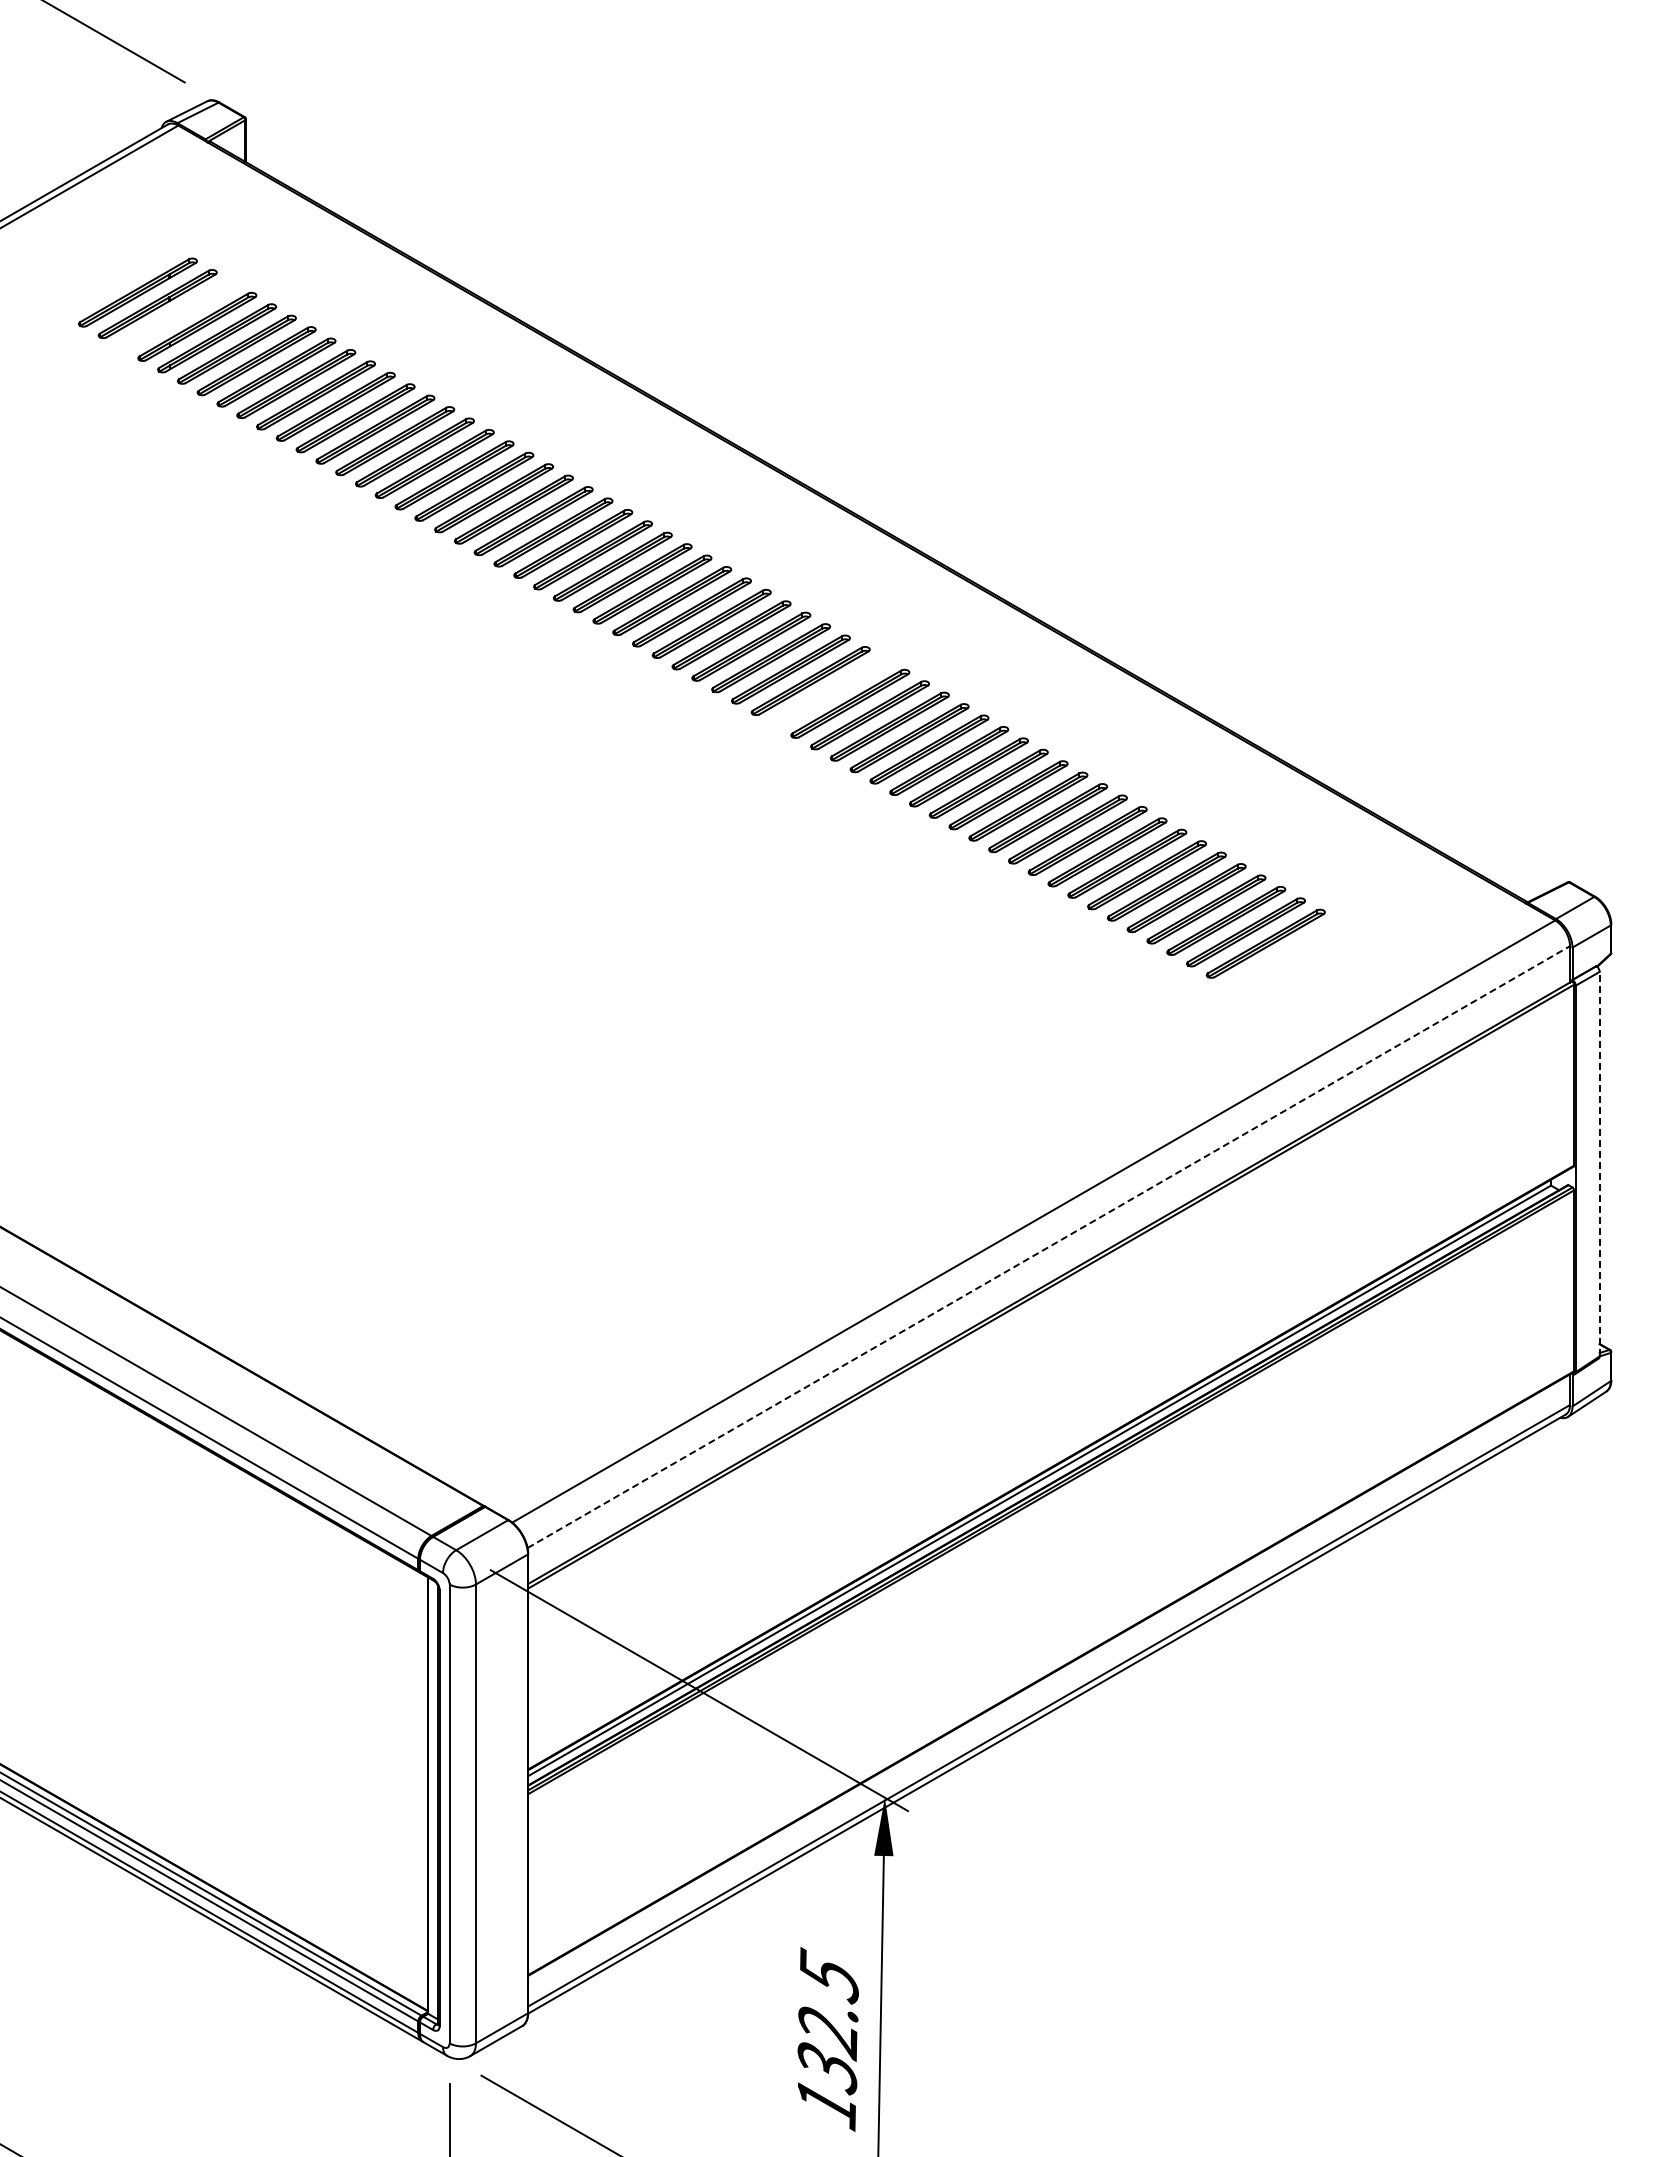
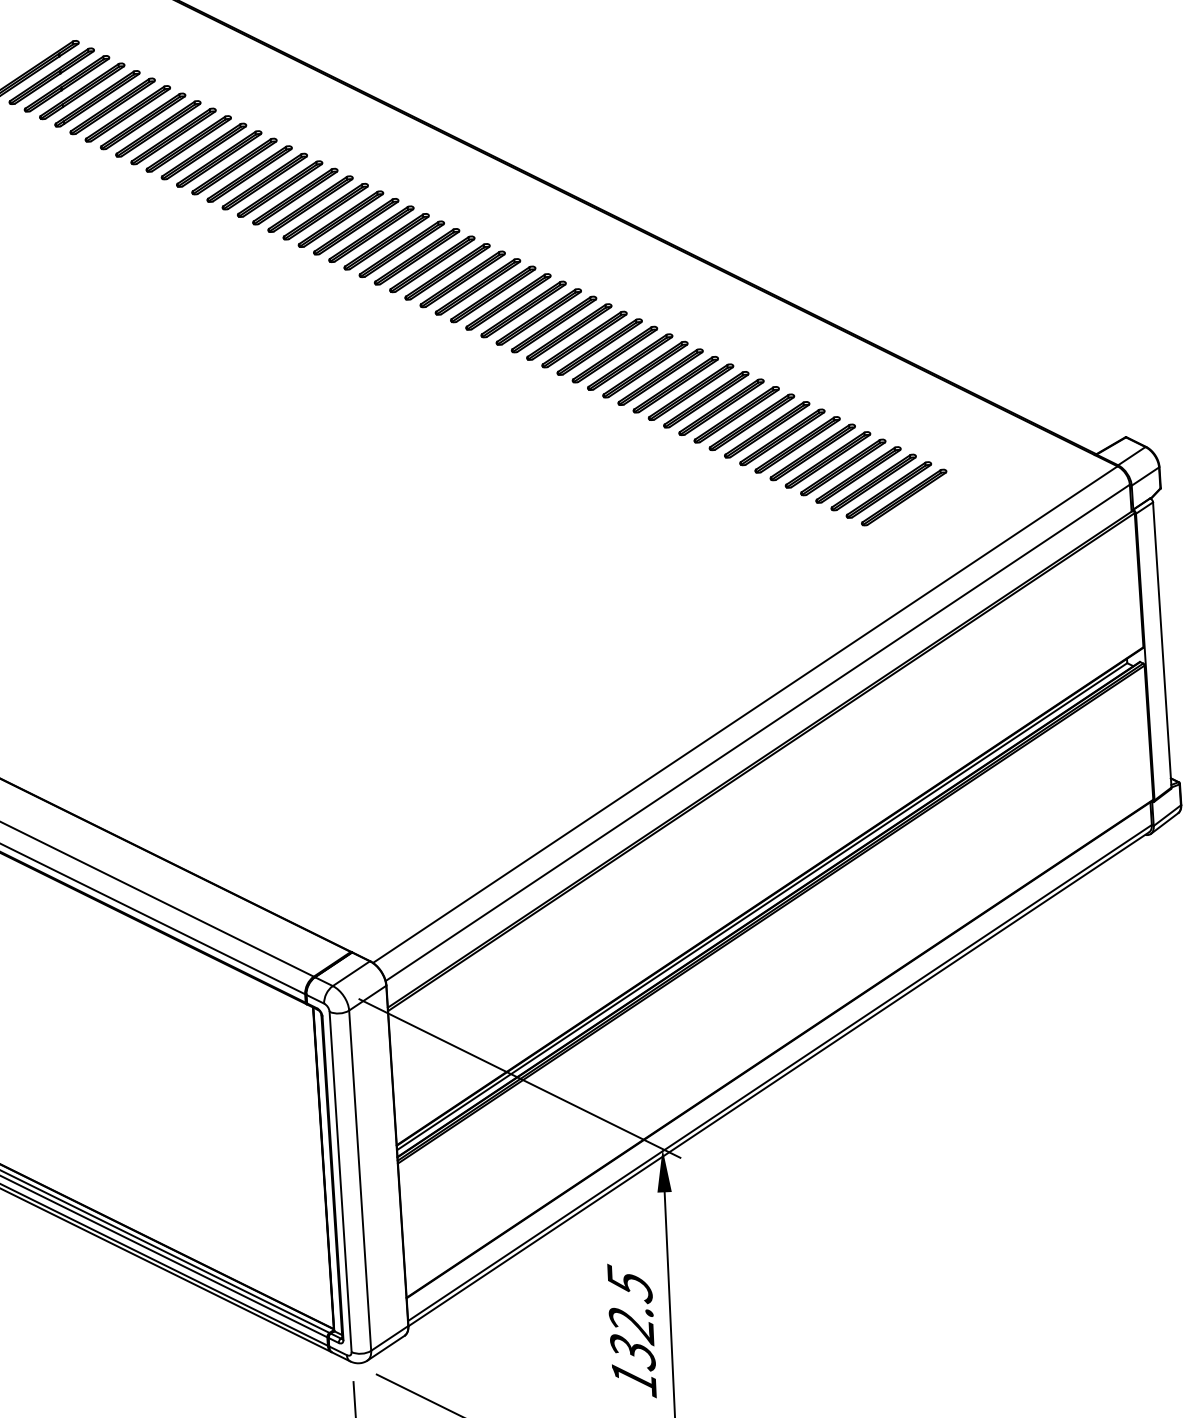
part: (177, 315) -> (66, 83), added
part: (830, 692) -> (569, 332), added
line: (1599, 1163) -> (1162, 644), dashed -> solid
line: (1048, 1247) -> (757, 733), dashed -> solid

